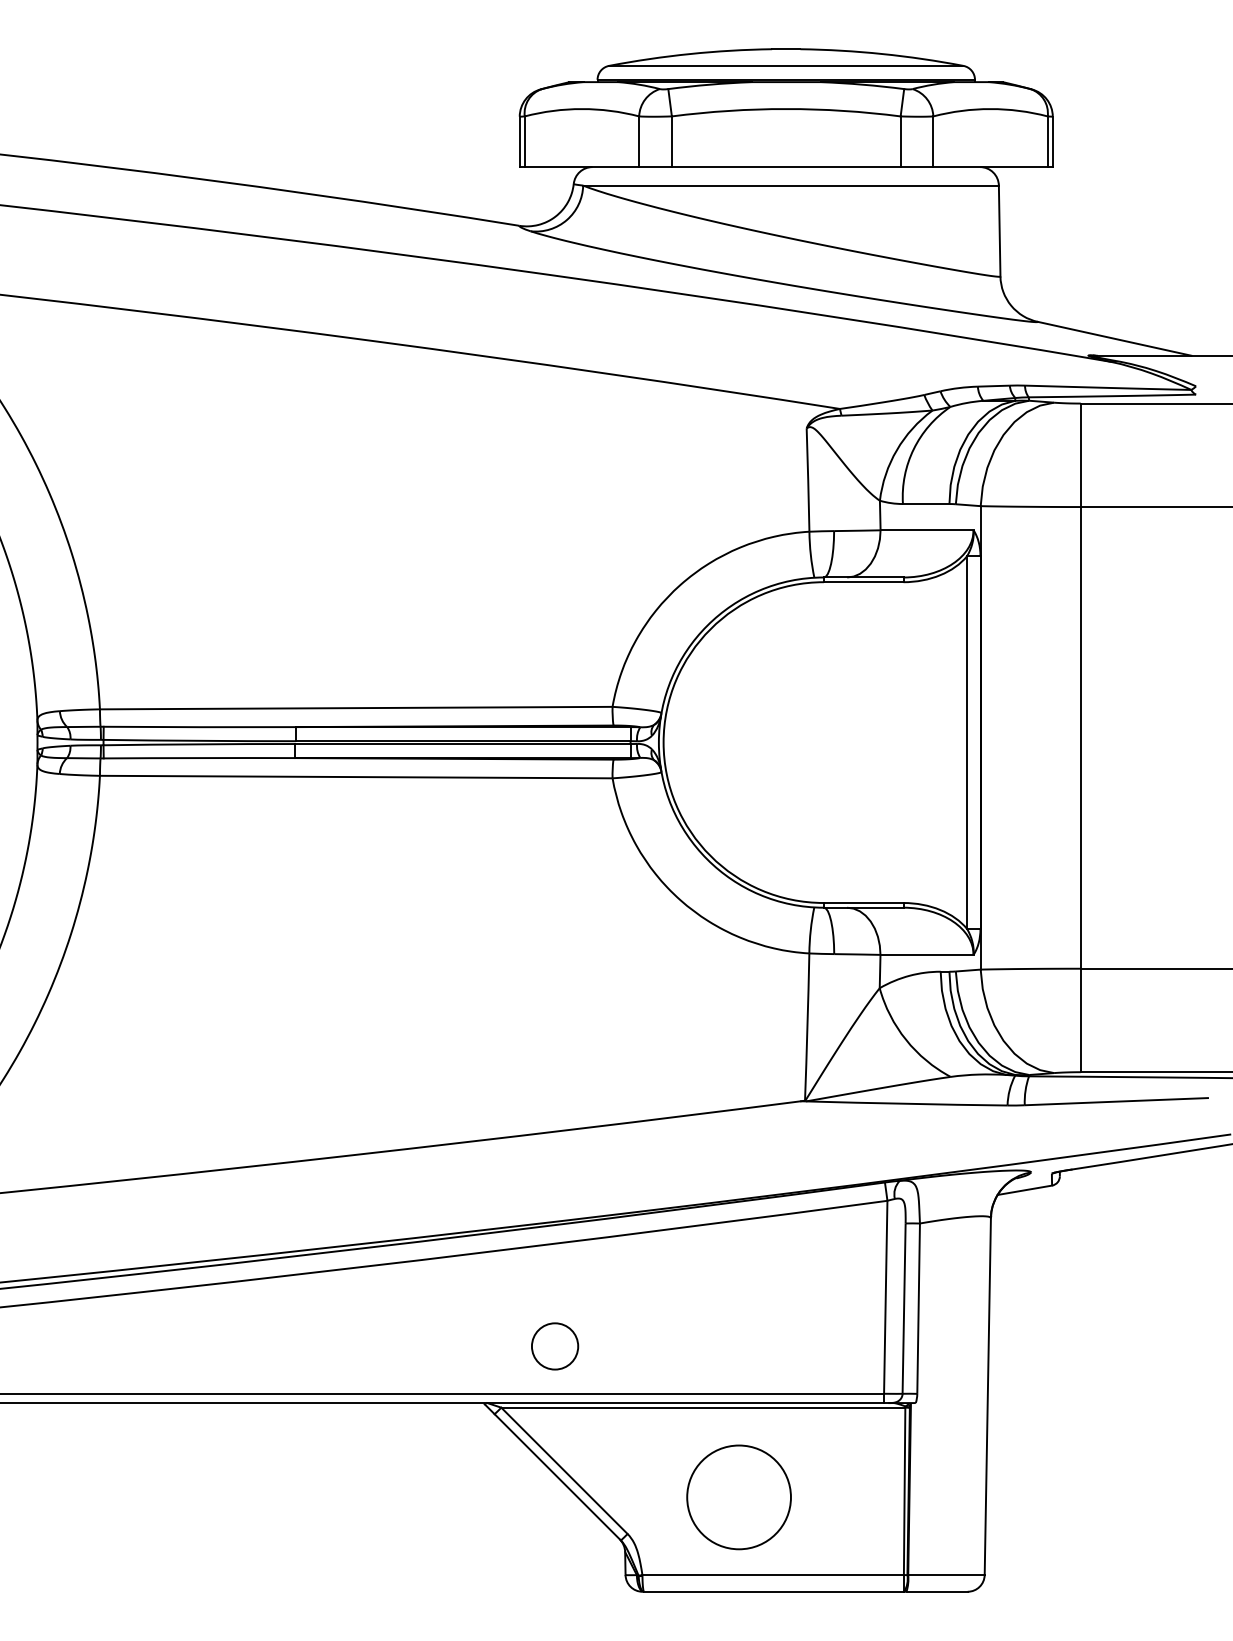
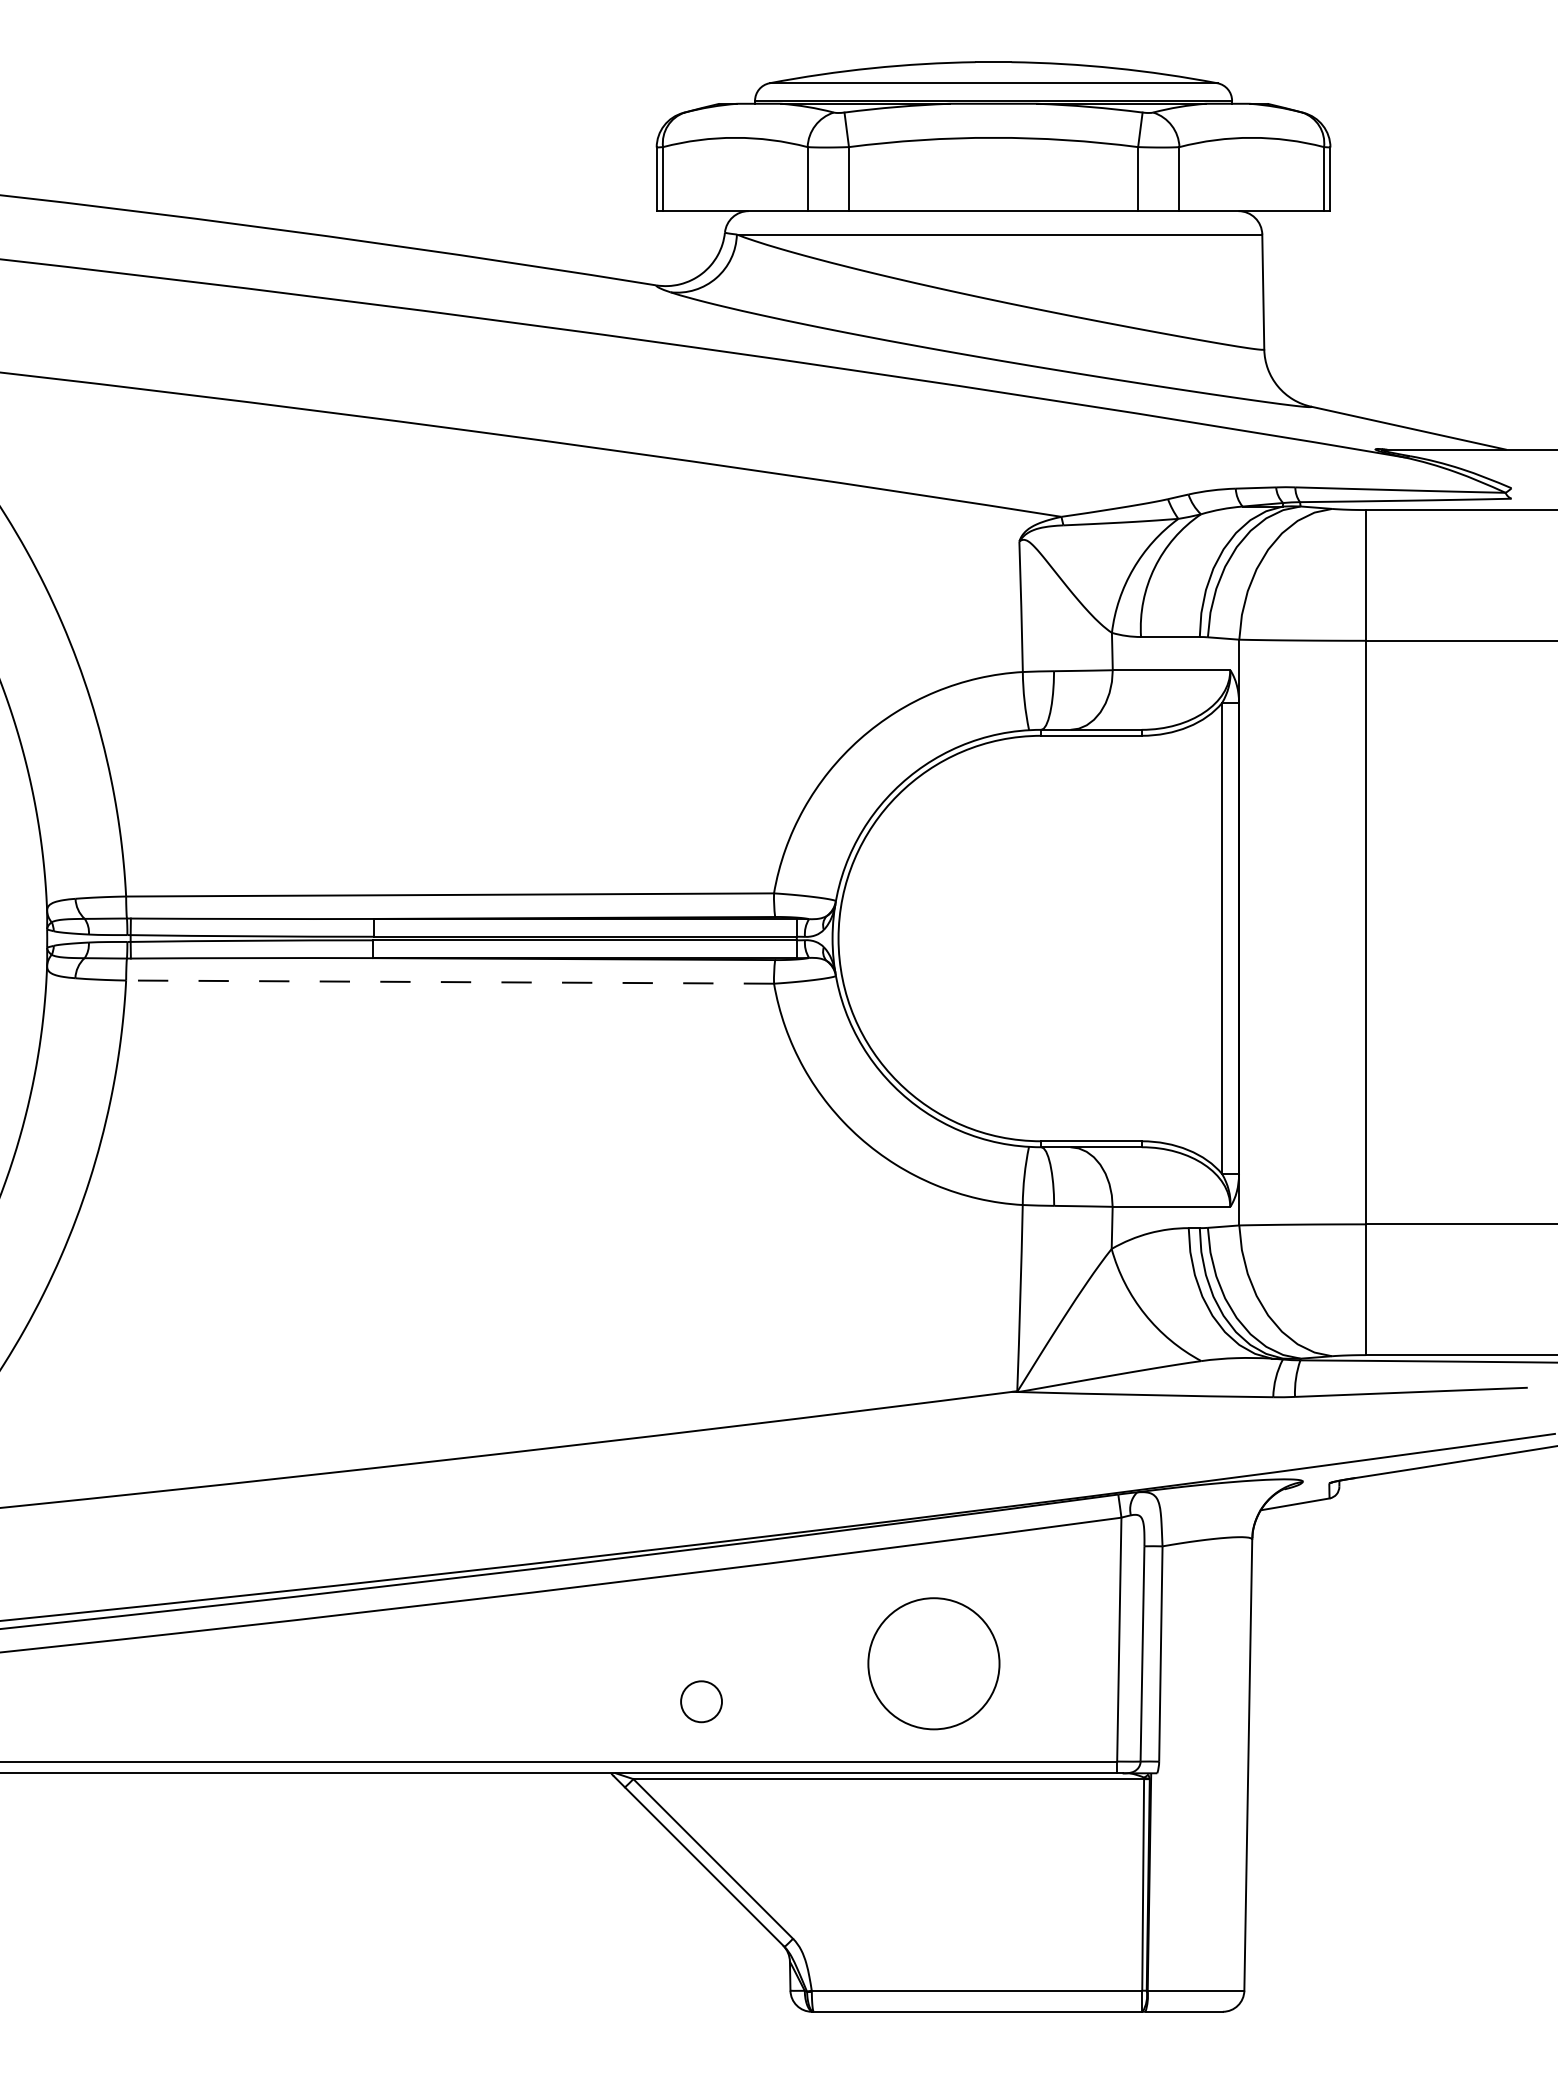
line: (357, 777) -> (451, 982), solid -> dashed
circle: (555, 1346) -> (701, 1701), size x0.7
circle: (738, 1497) -> (933, 1663), moved

